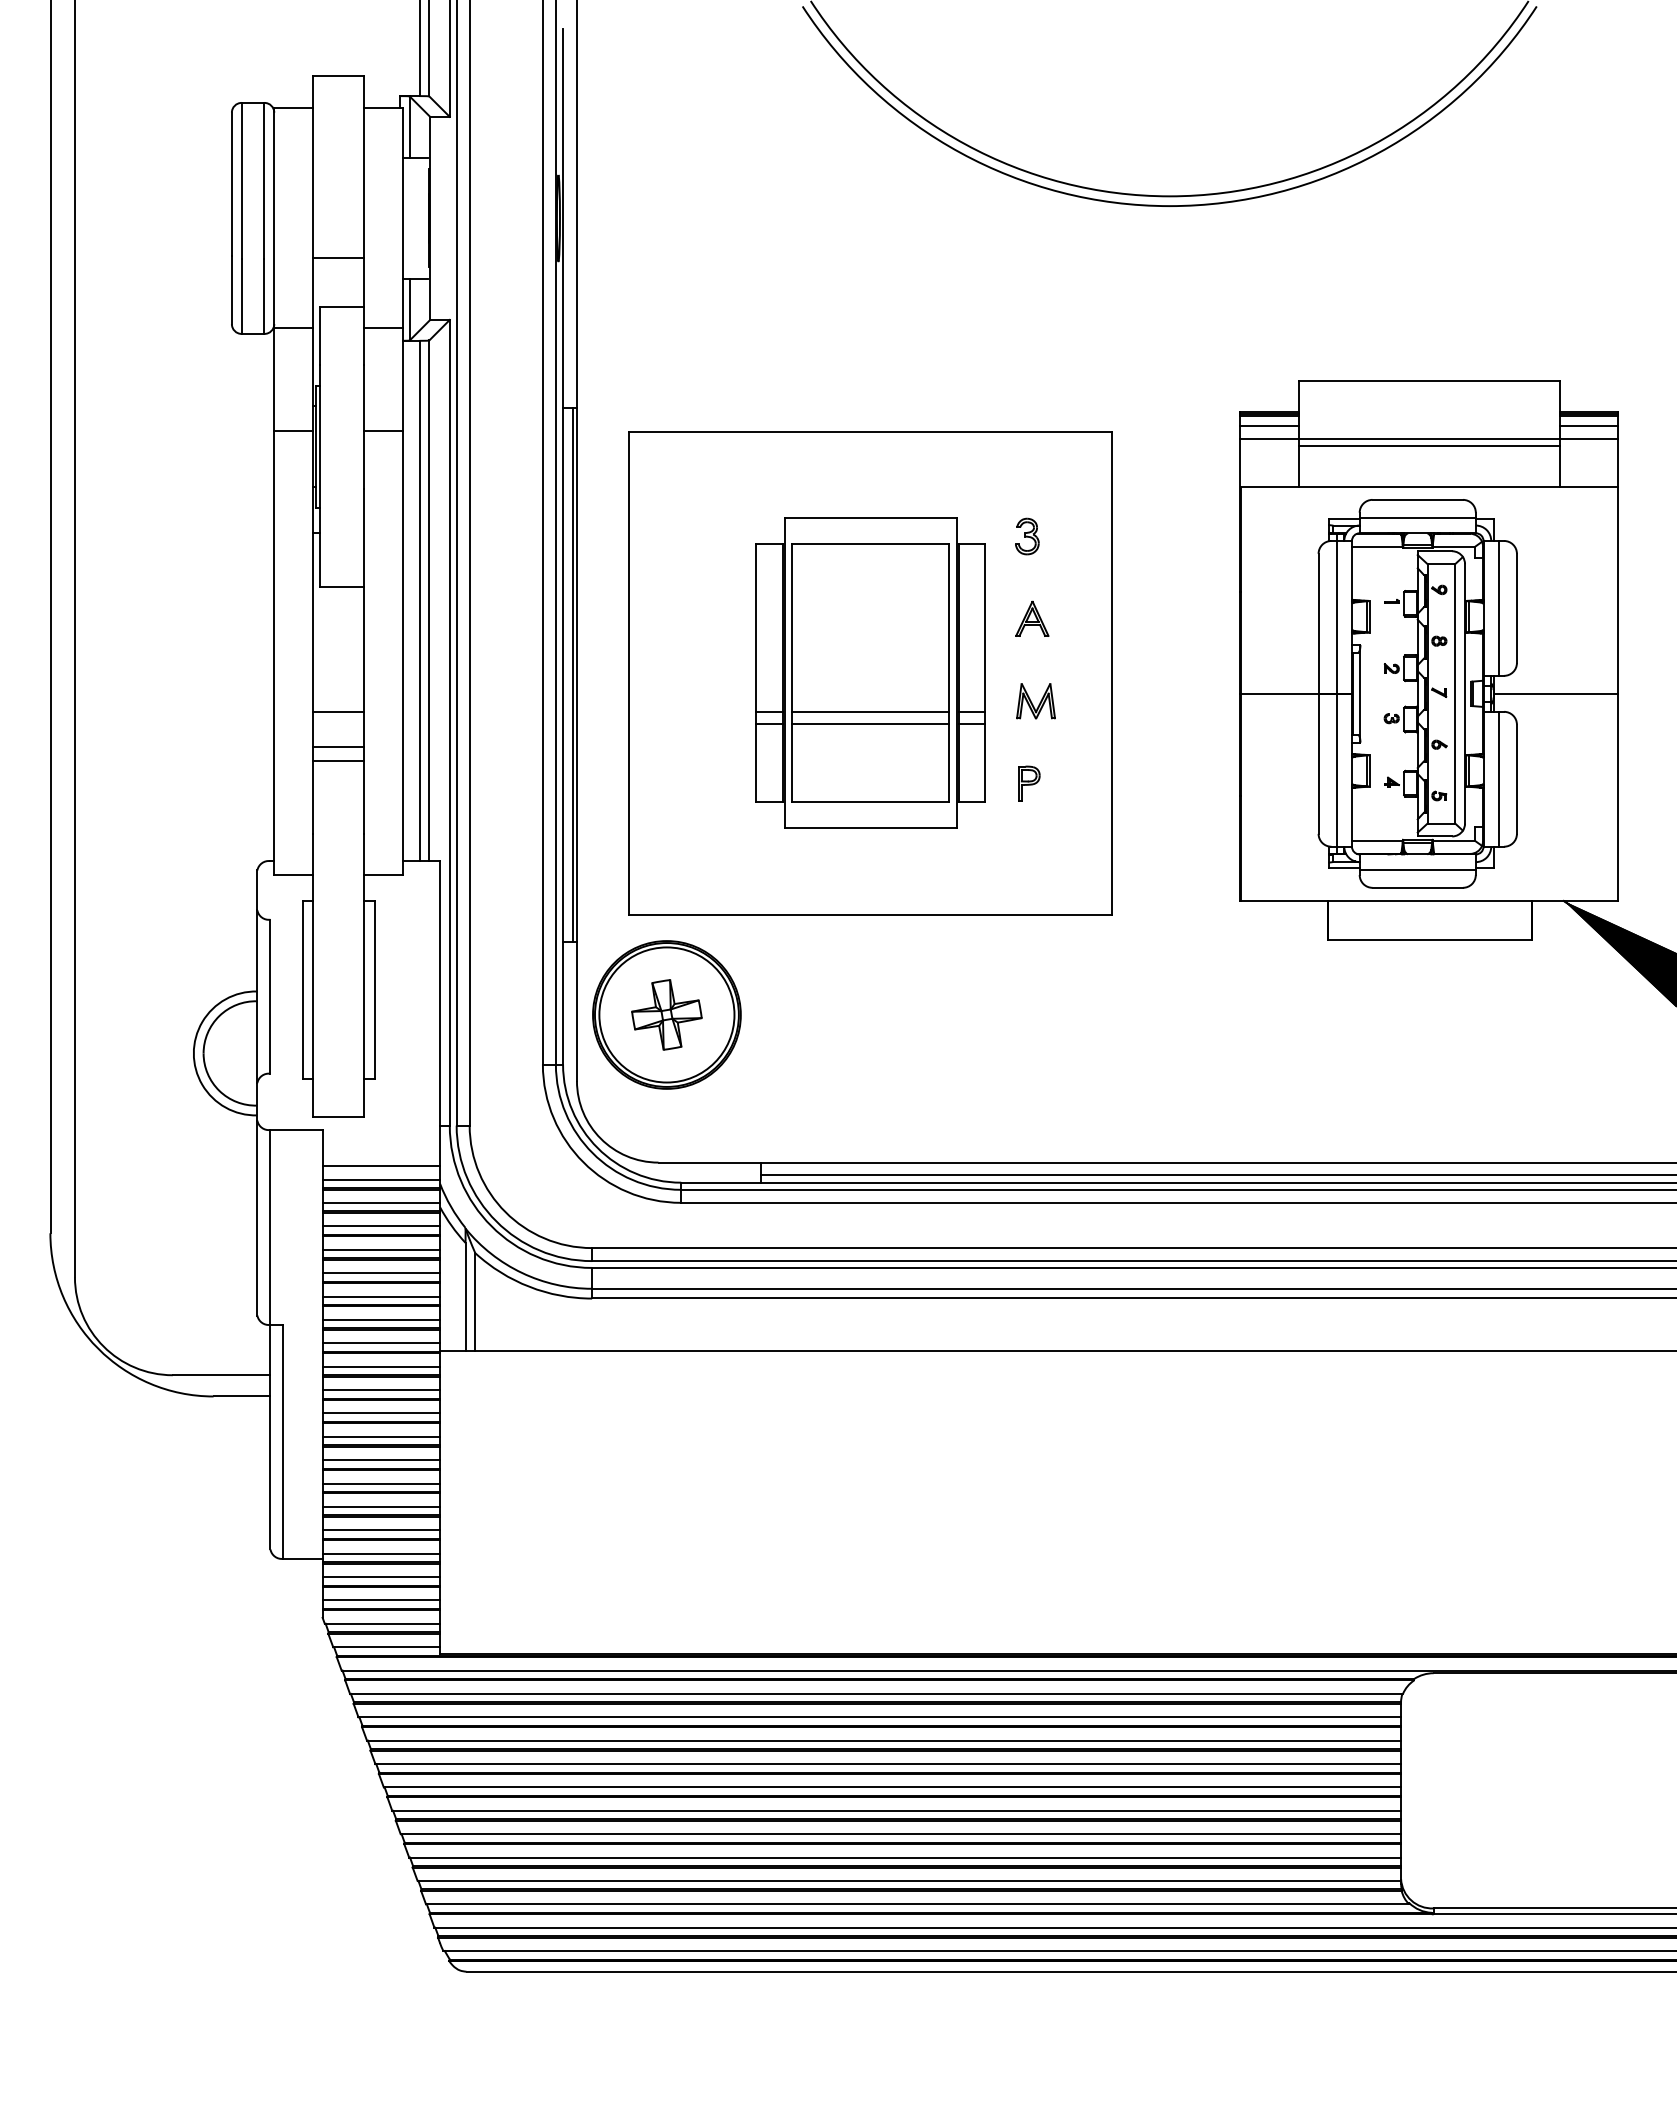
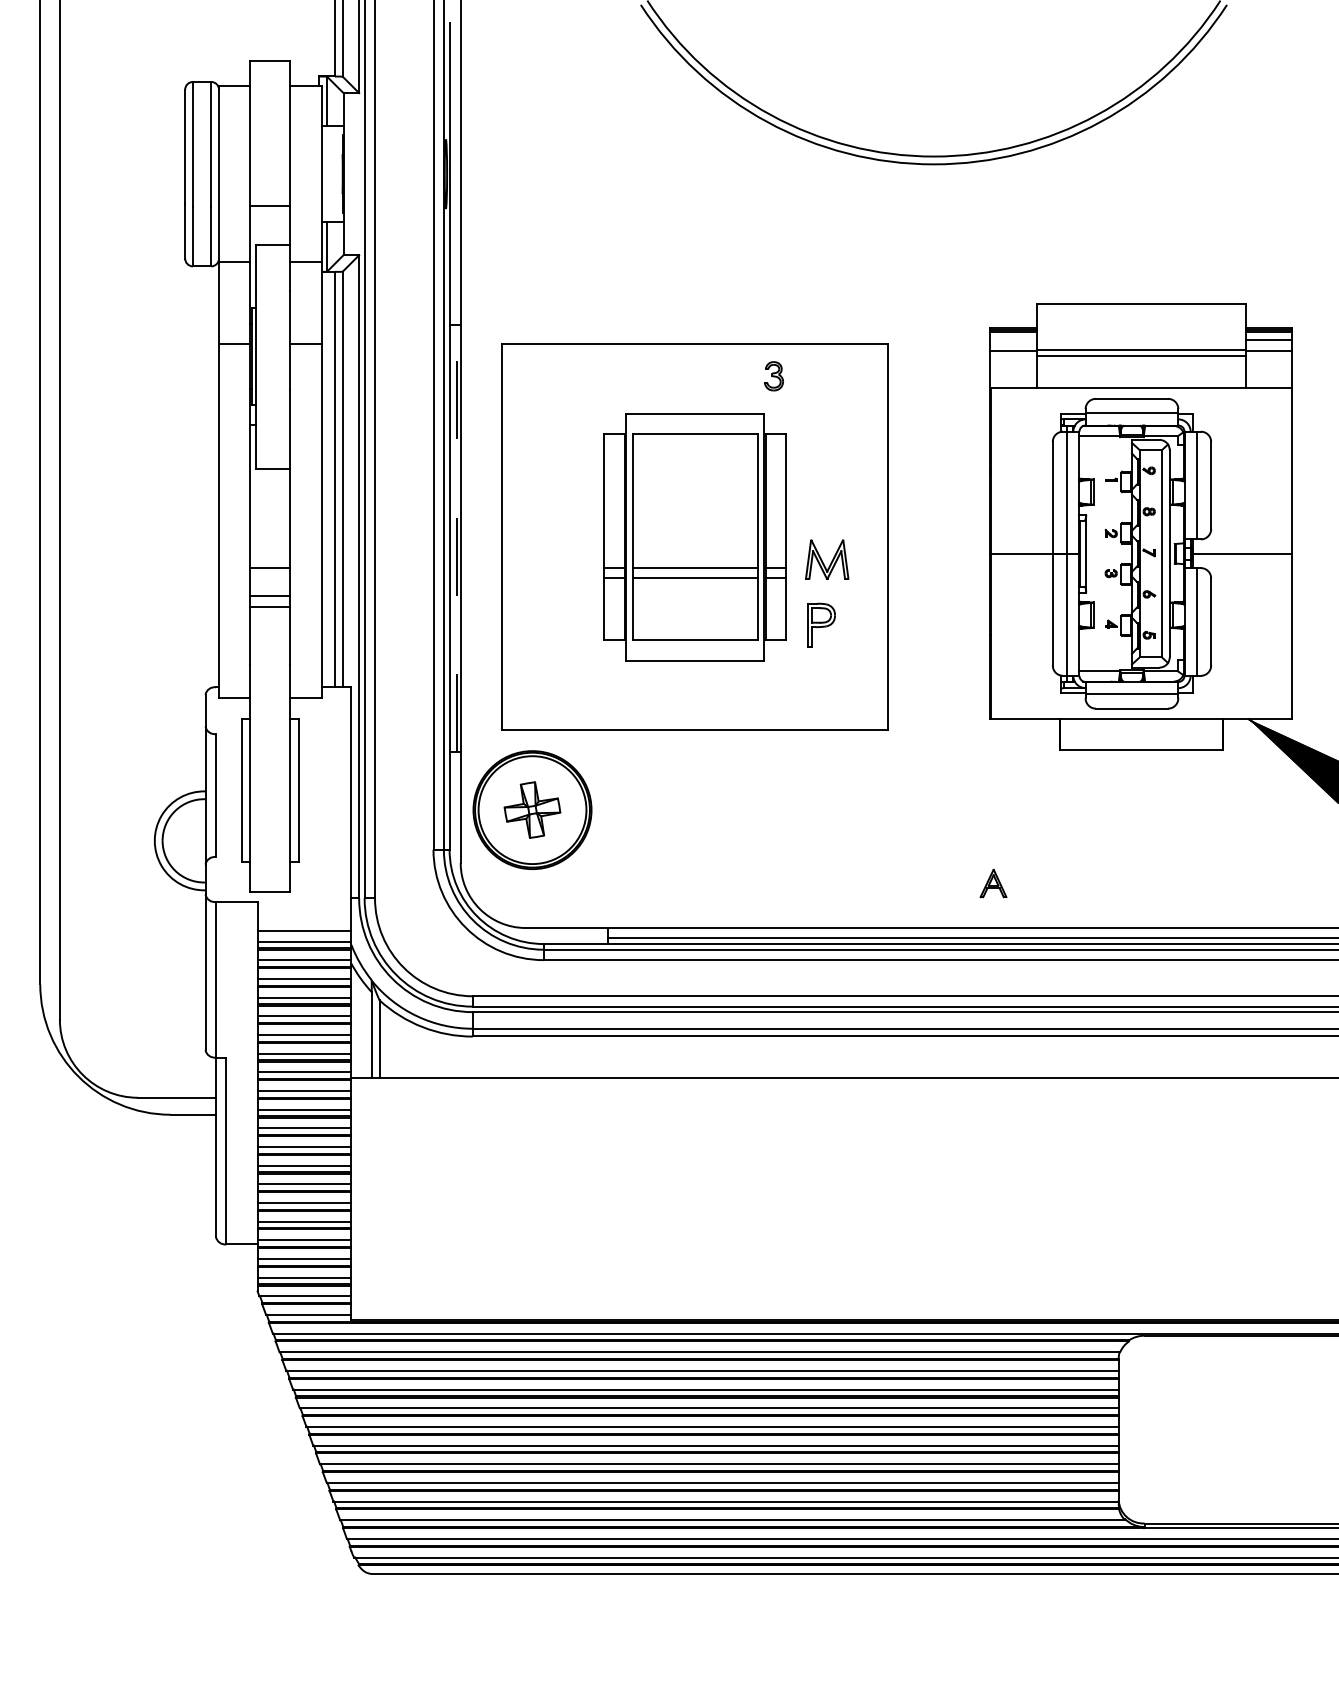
line: (1269, 426) -> (1013, 340), removed
part: (1027, 536) -> (774, 376), moved
part: (1032, 618) -> (993, 883), moved
line: (572, 674) -> (457, 538), solid -> dashed
part: (1035, 701) -> (826, 559), size x1.4
part: (1029, 783) -> (821, 625), size x1.6

